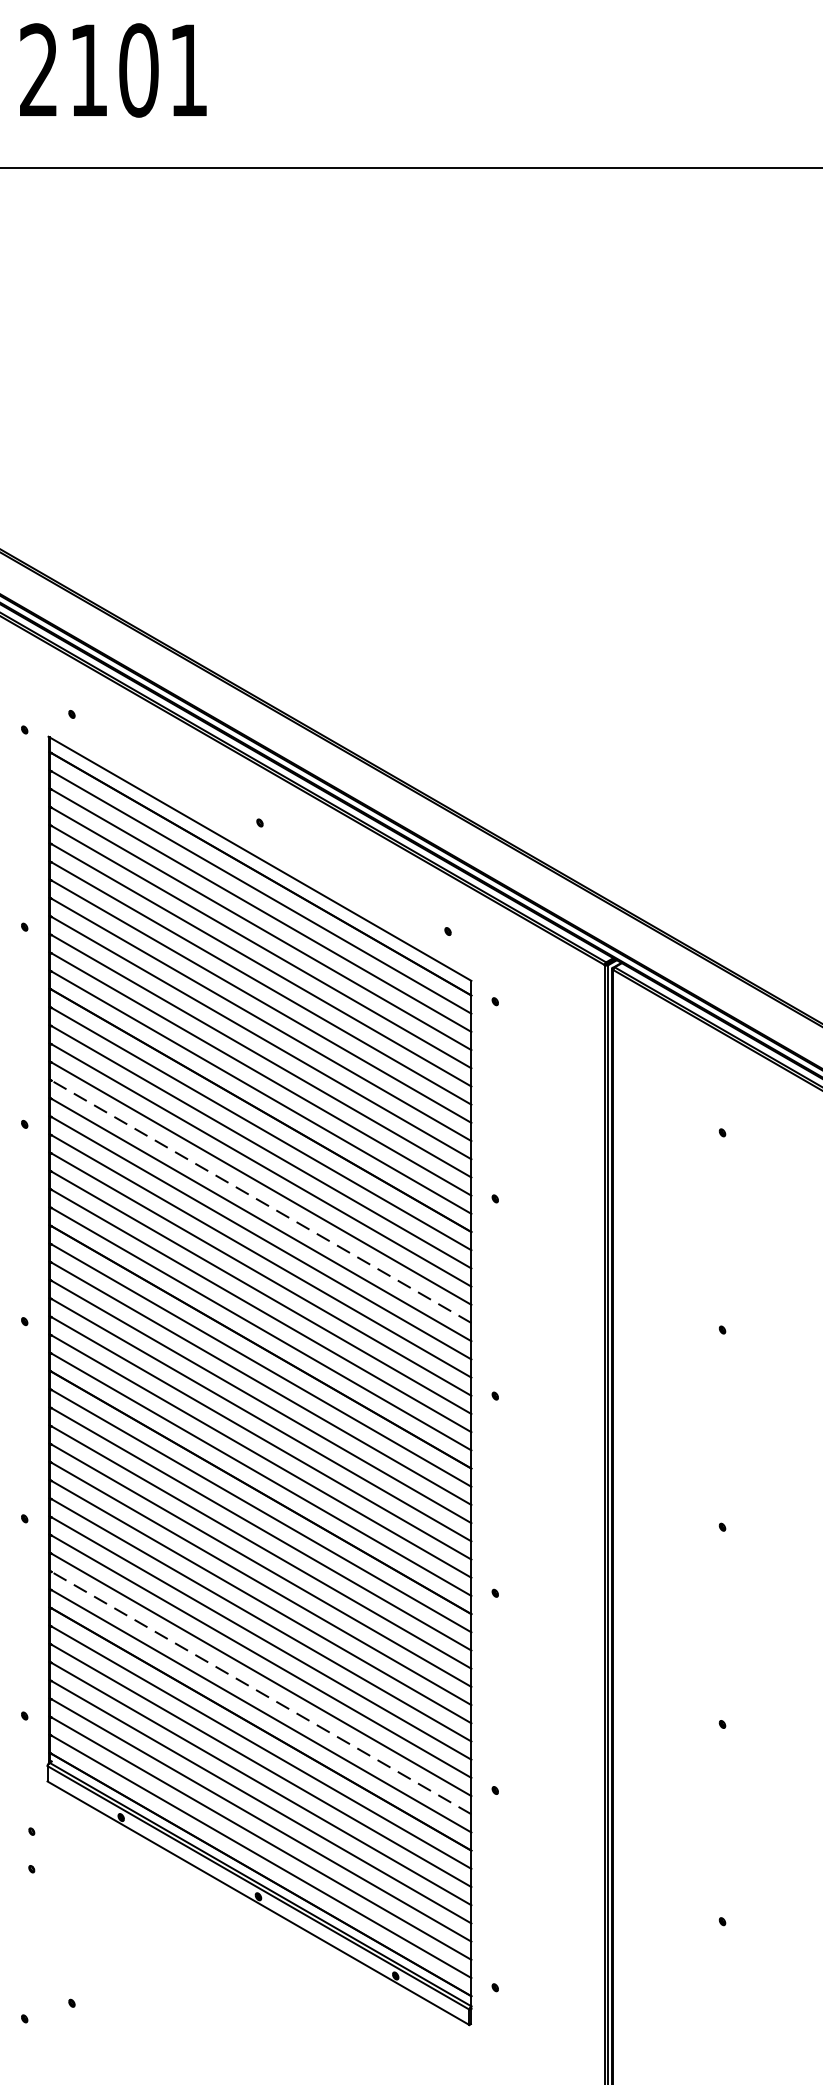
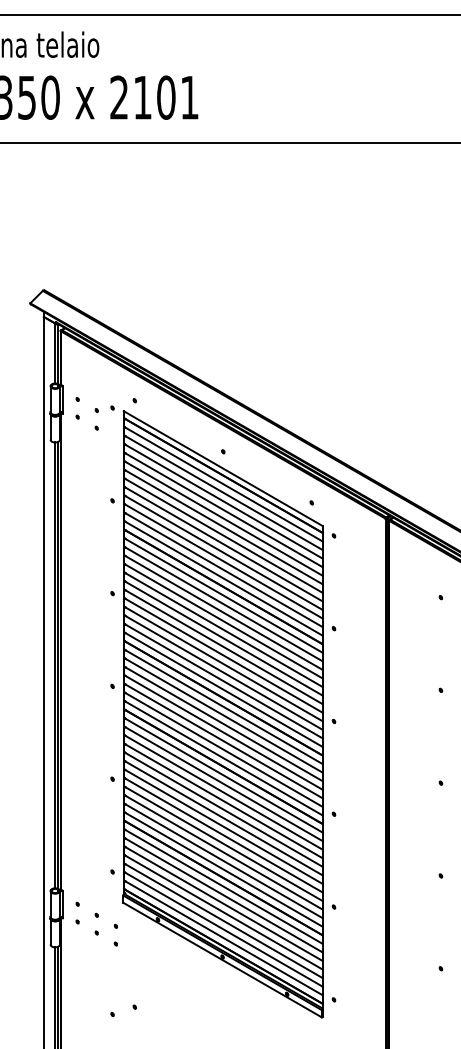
line: (260, 1200) -> (223, 629), dashed -> solid
line: (260, 1691) -> (223, 860), dashed -> solid

